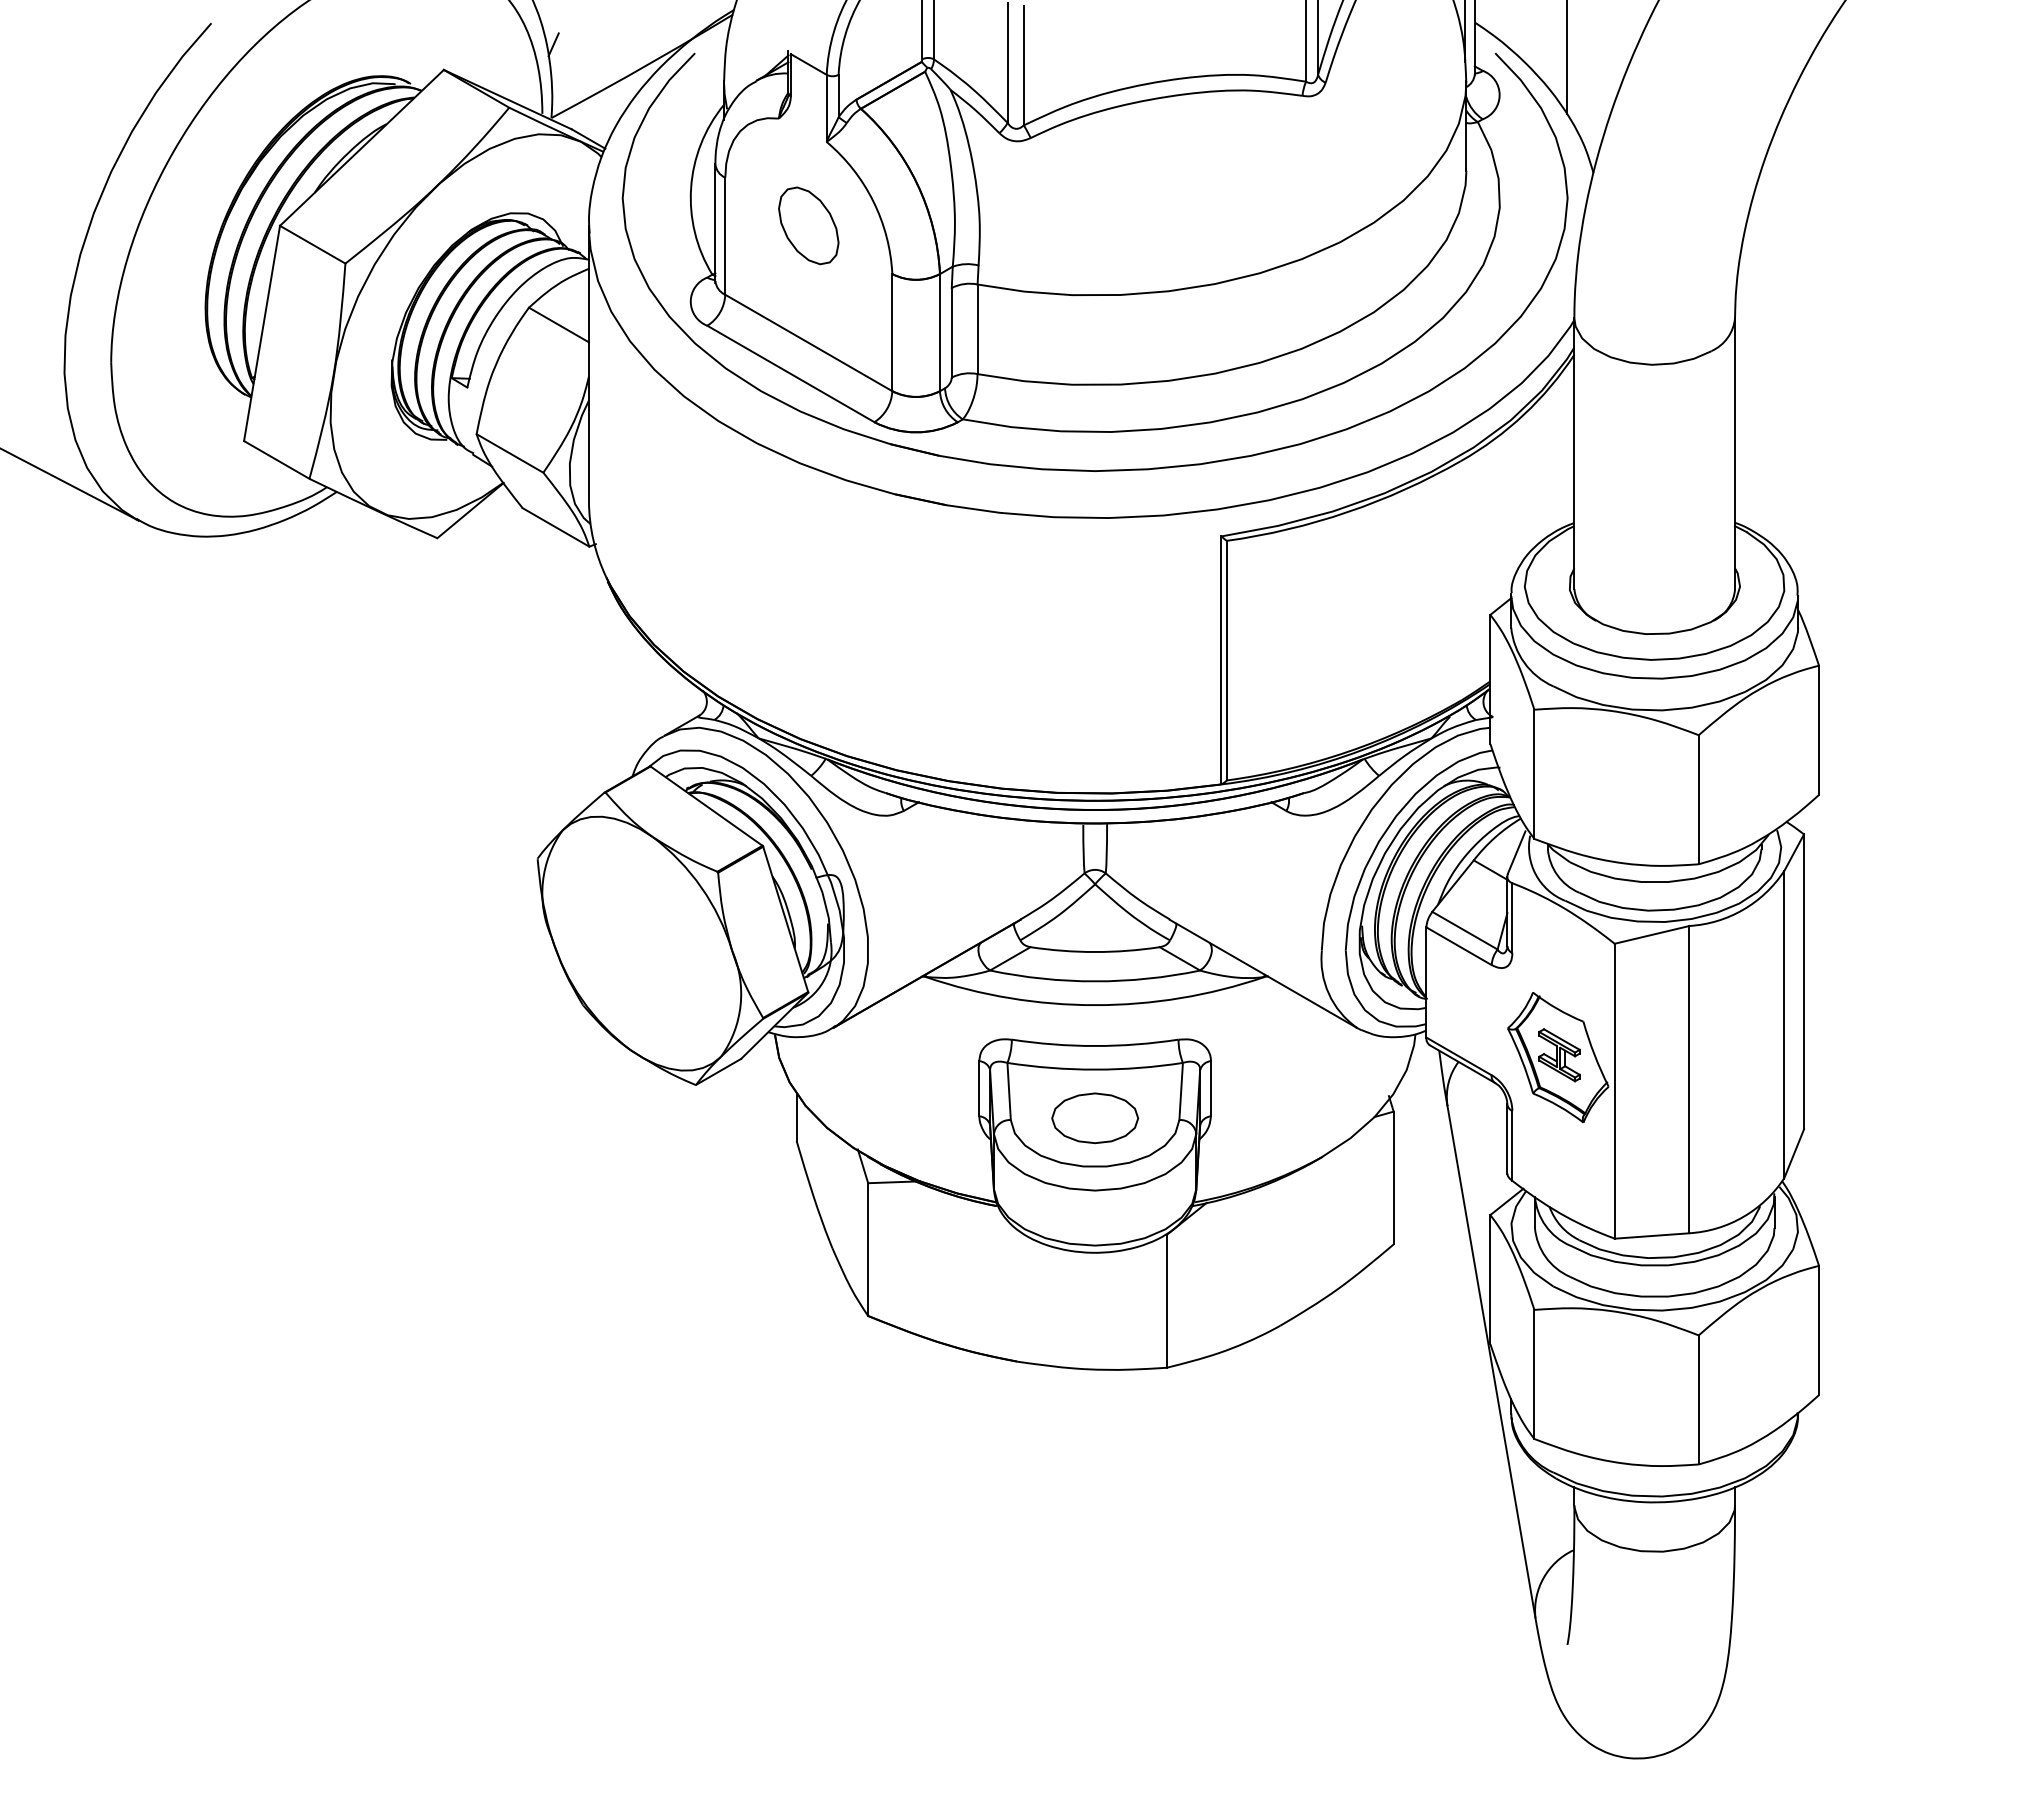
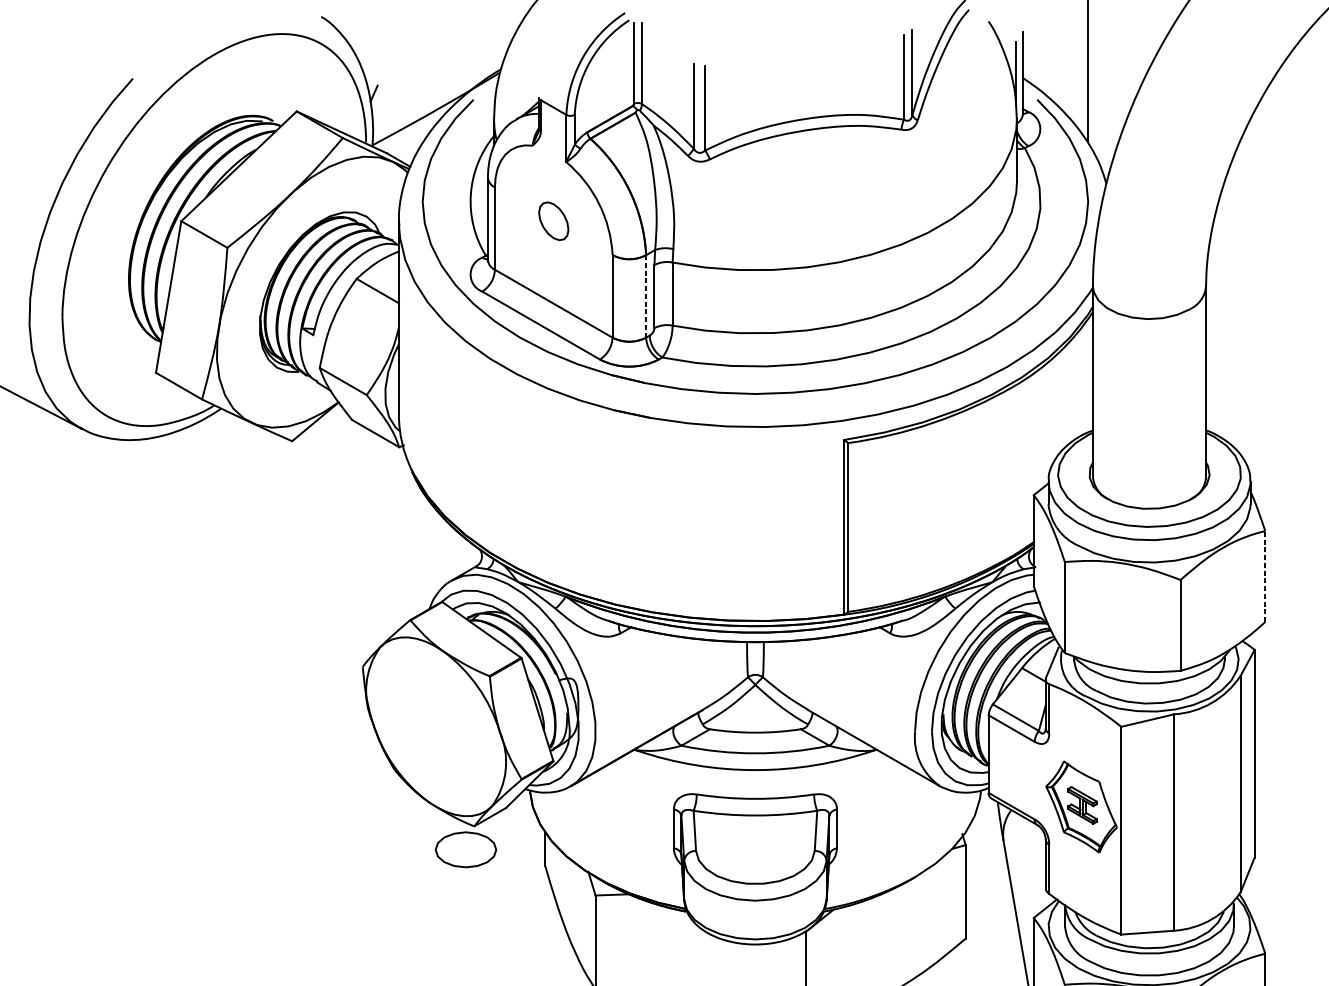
part: (808, 225) -> (553, 220), size x0.7
line: (940, 332) -> (646, 296), solid -> dashed
line: (1819, 730) -> (1265, 576), solid -> dashed
part: (1095, 1118) -> (466, 849), moved

